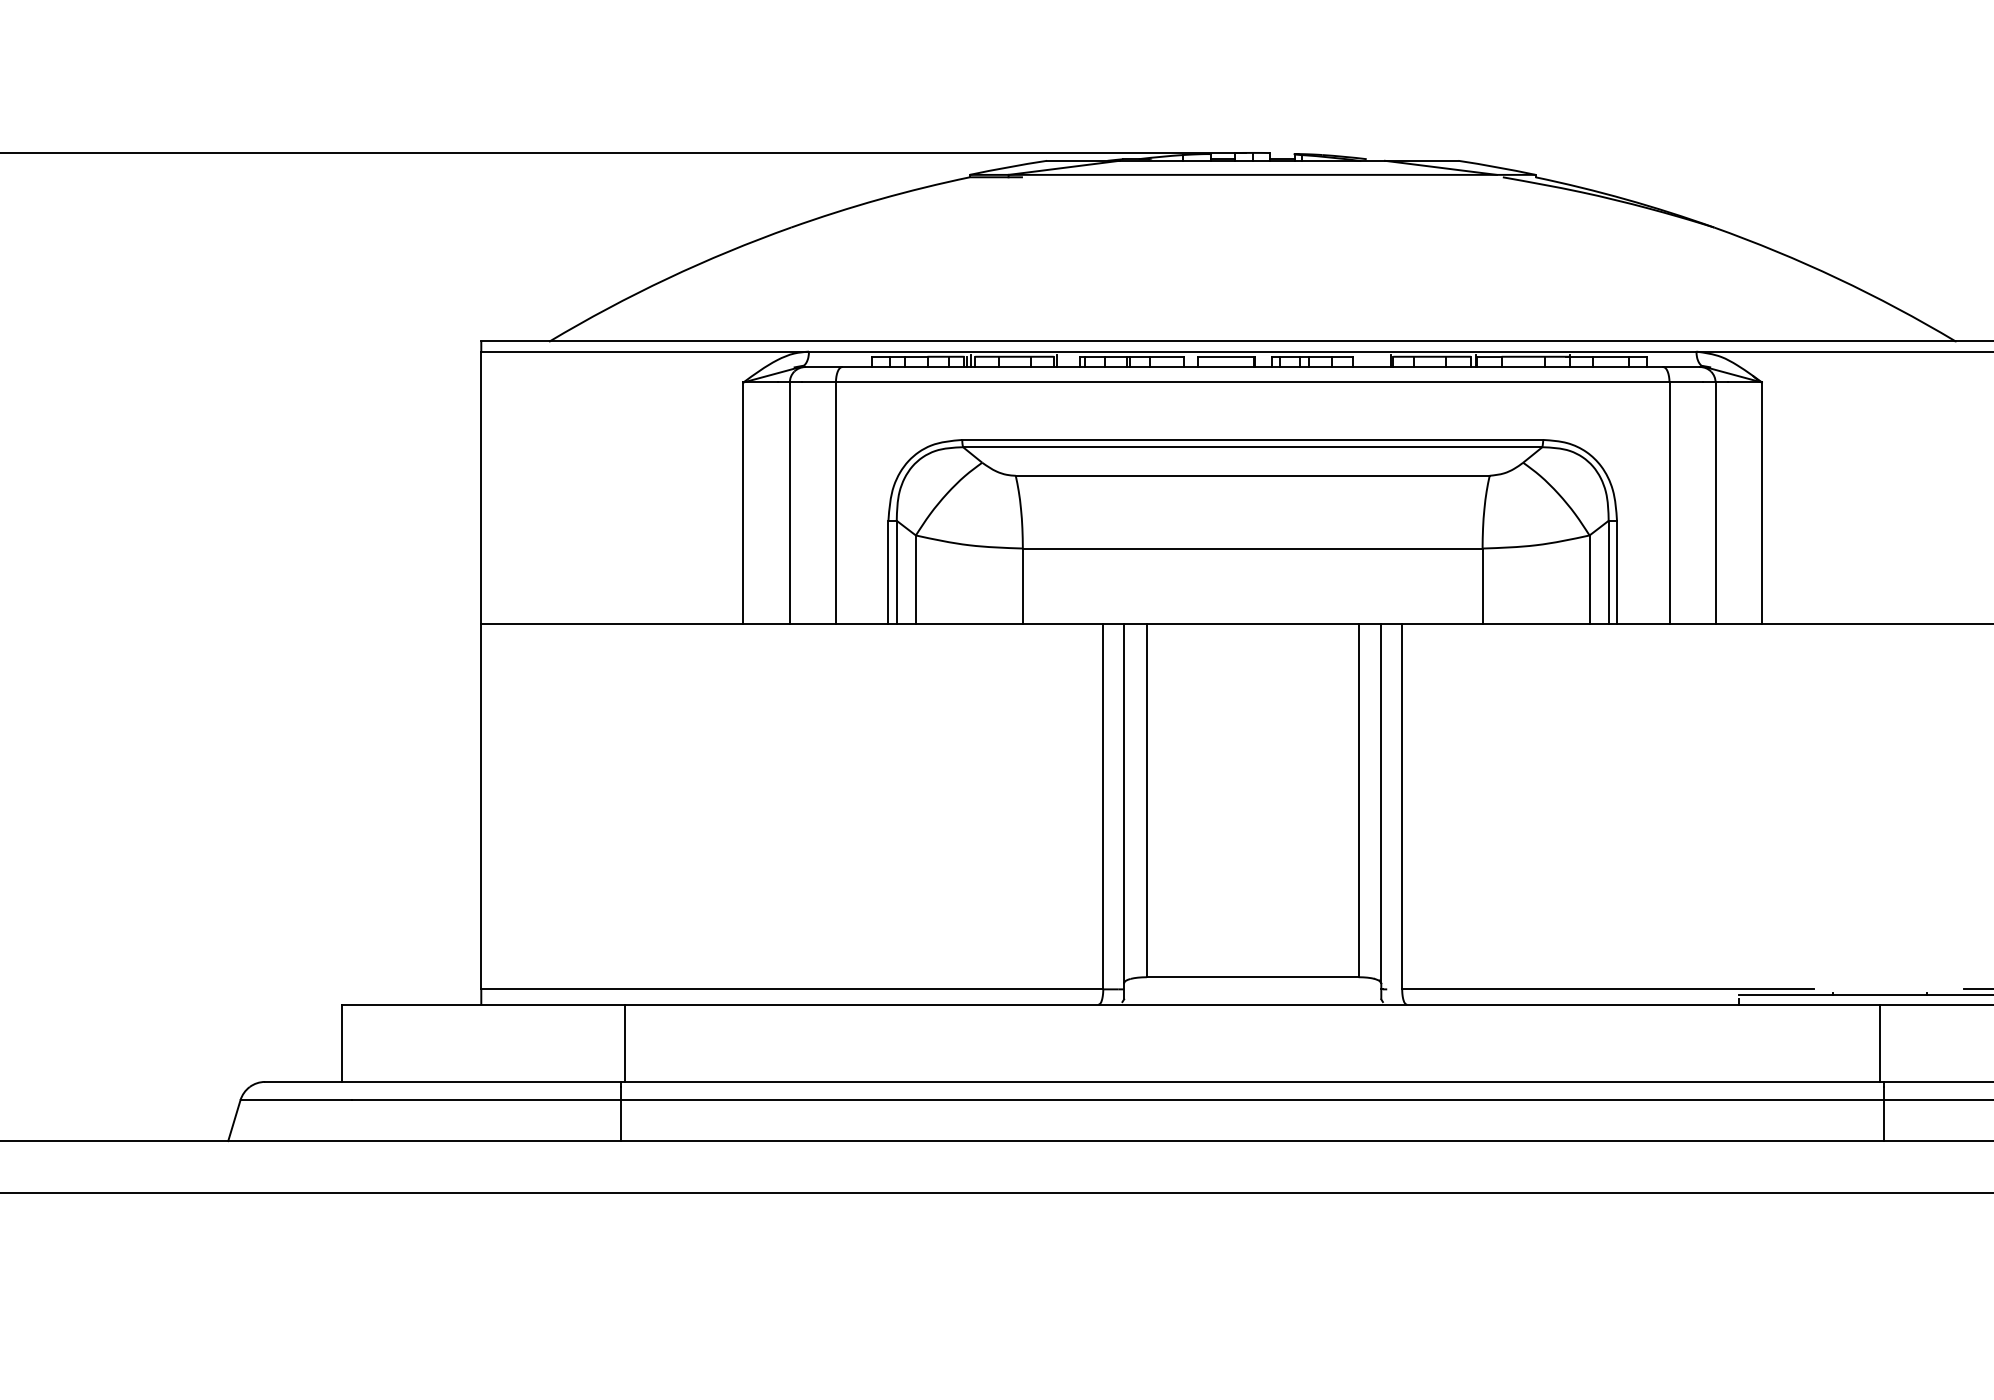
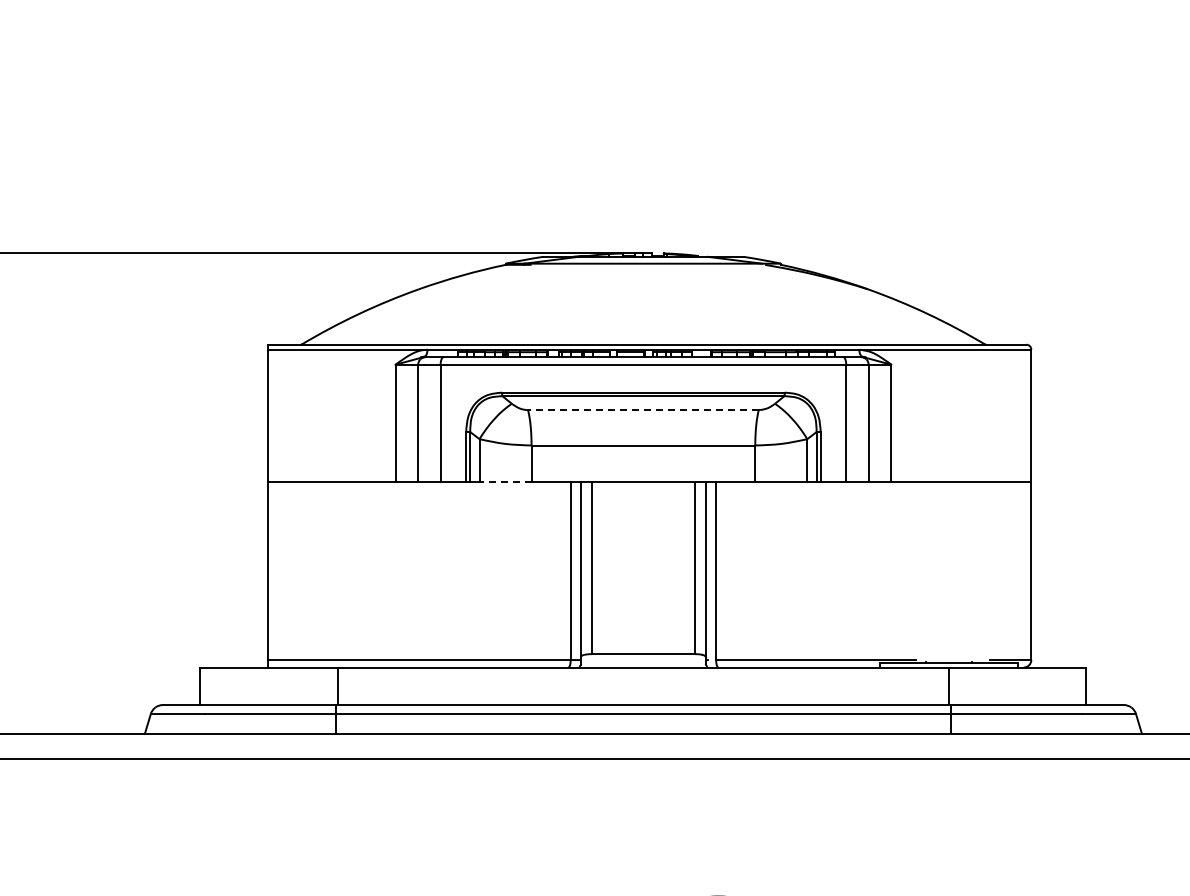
line: (1250, 476) -> (642, 410), solid -> dashed
line: (969, 624) -> (505, 482), solid -> dashed

